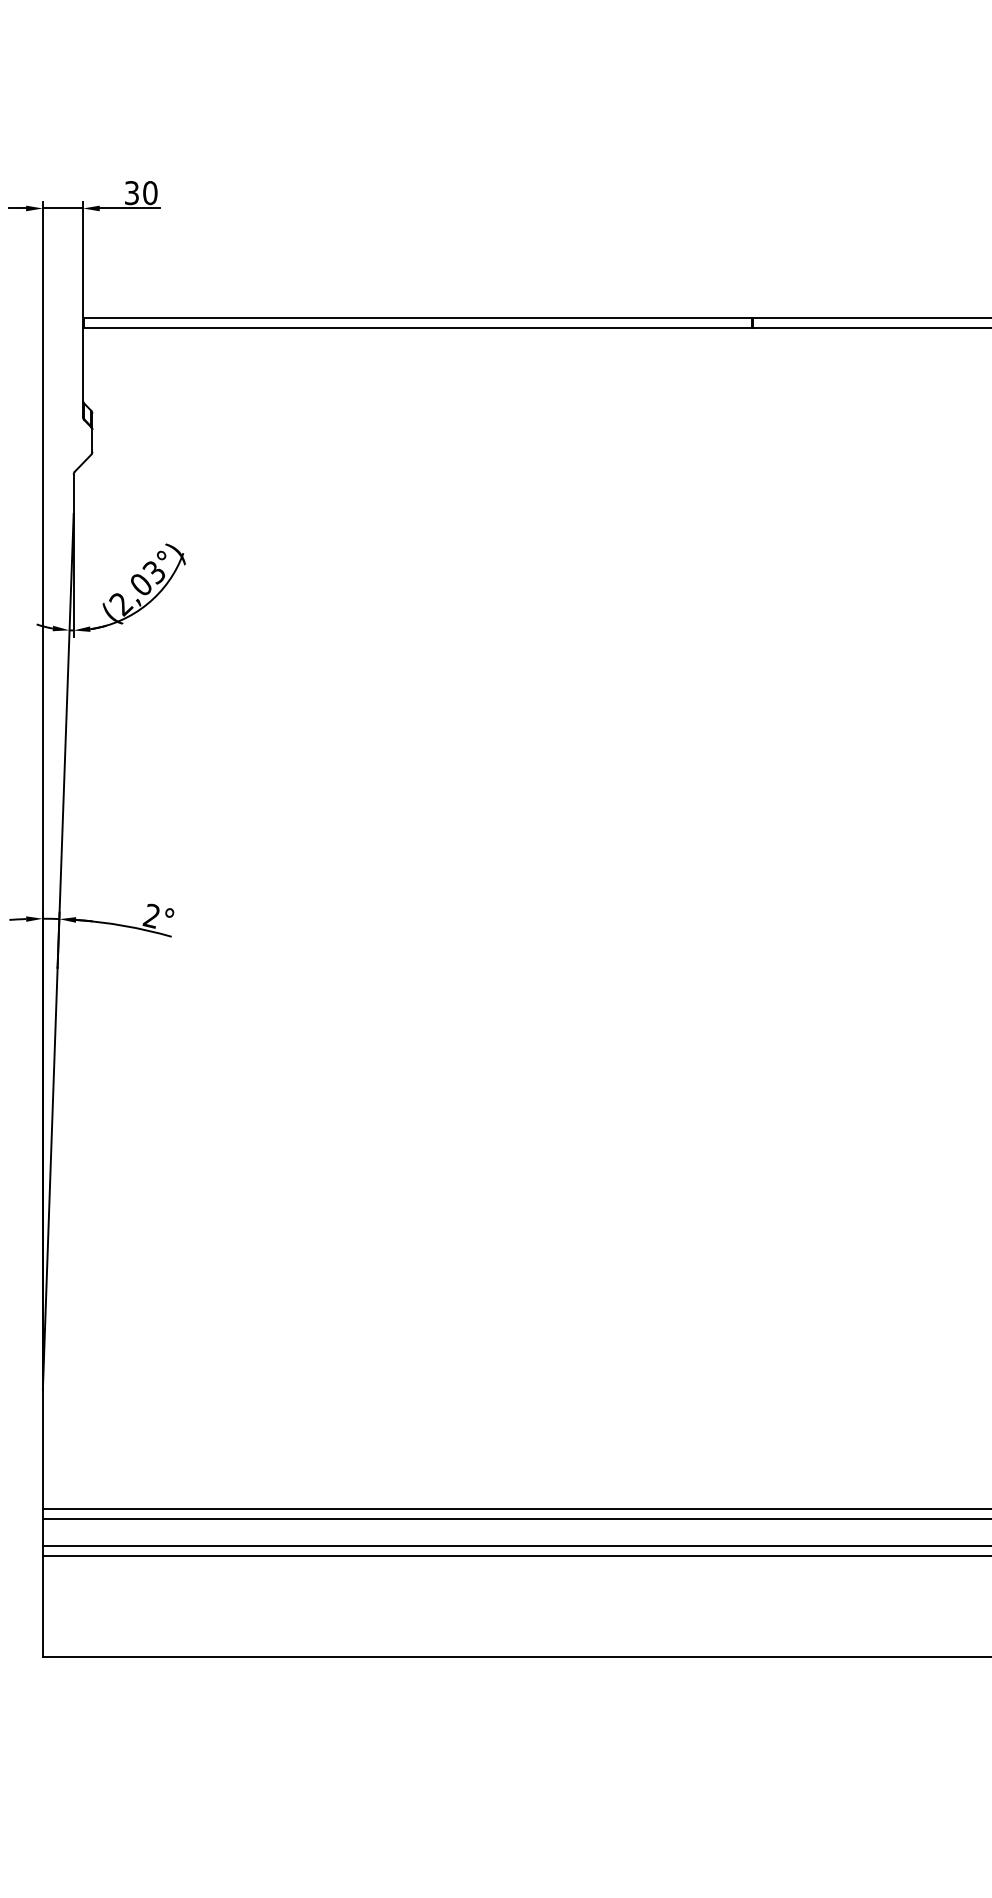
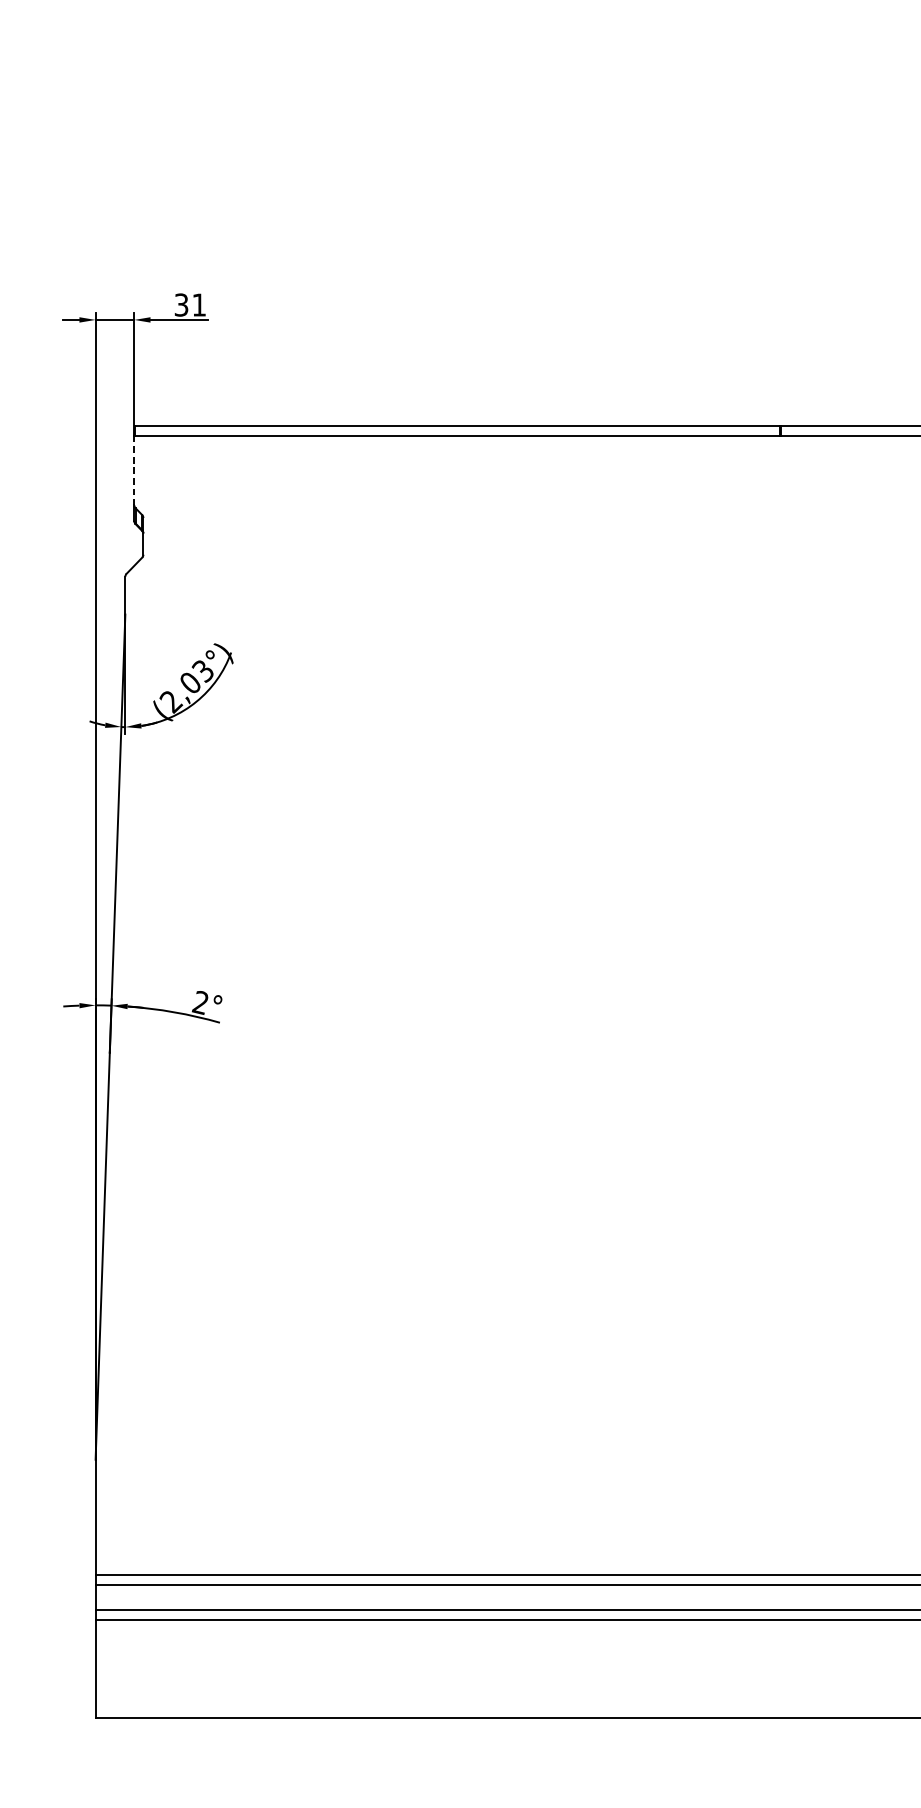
text: (150, 193) -> (199, 305), 30 -> 31
line: (83, 364) -> (134, 470), solid -> dashed

